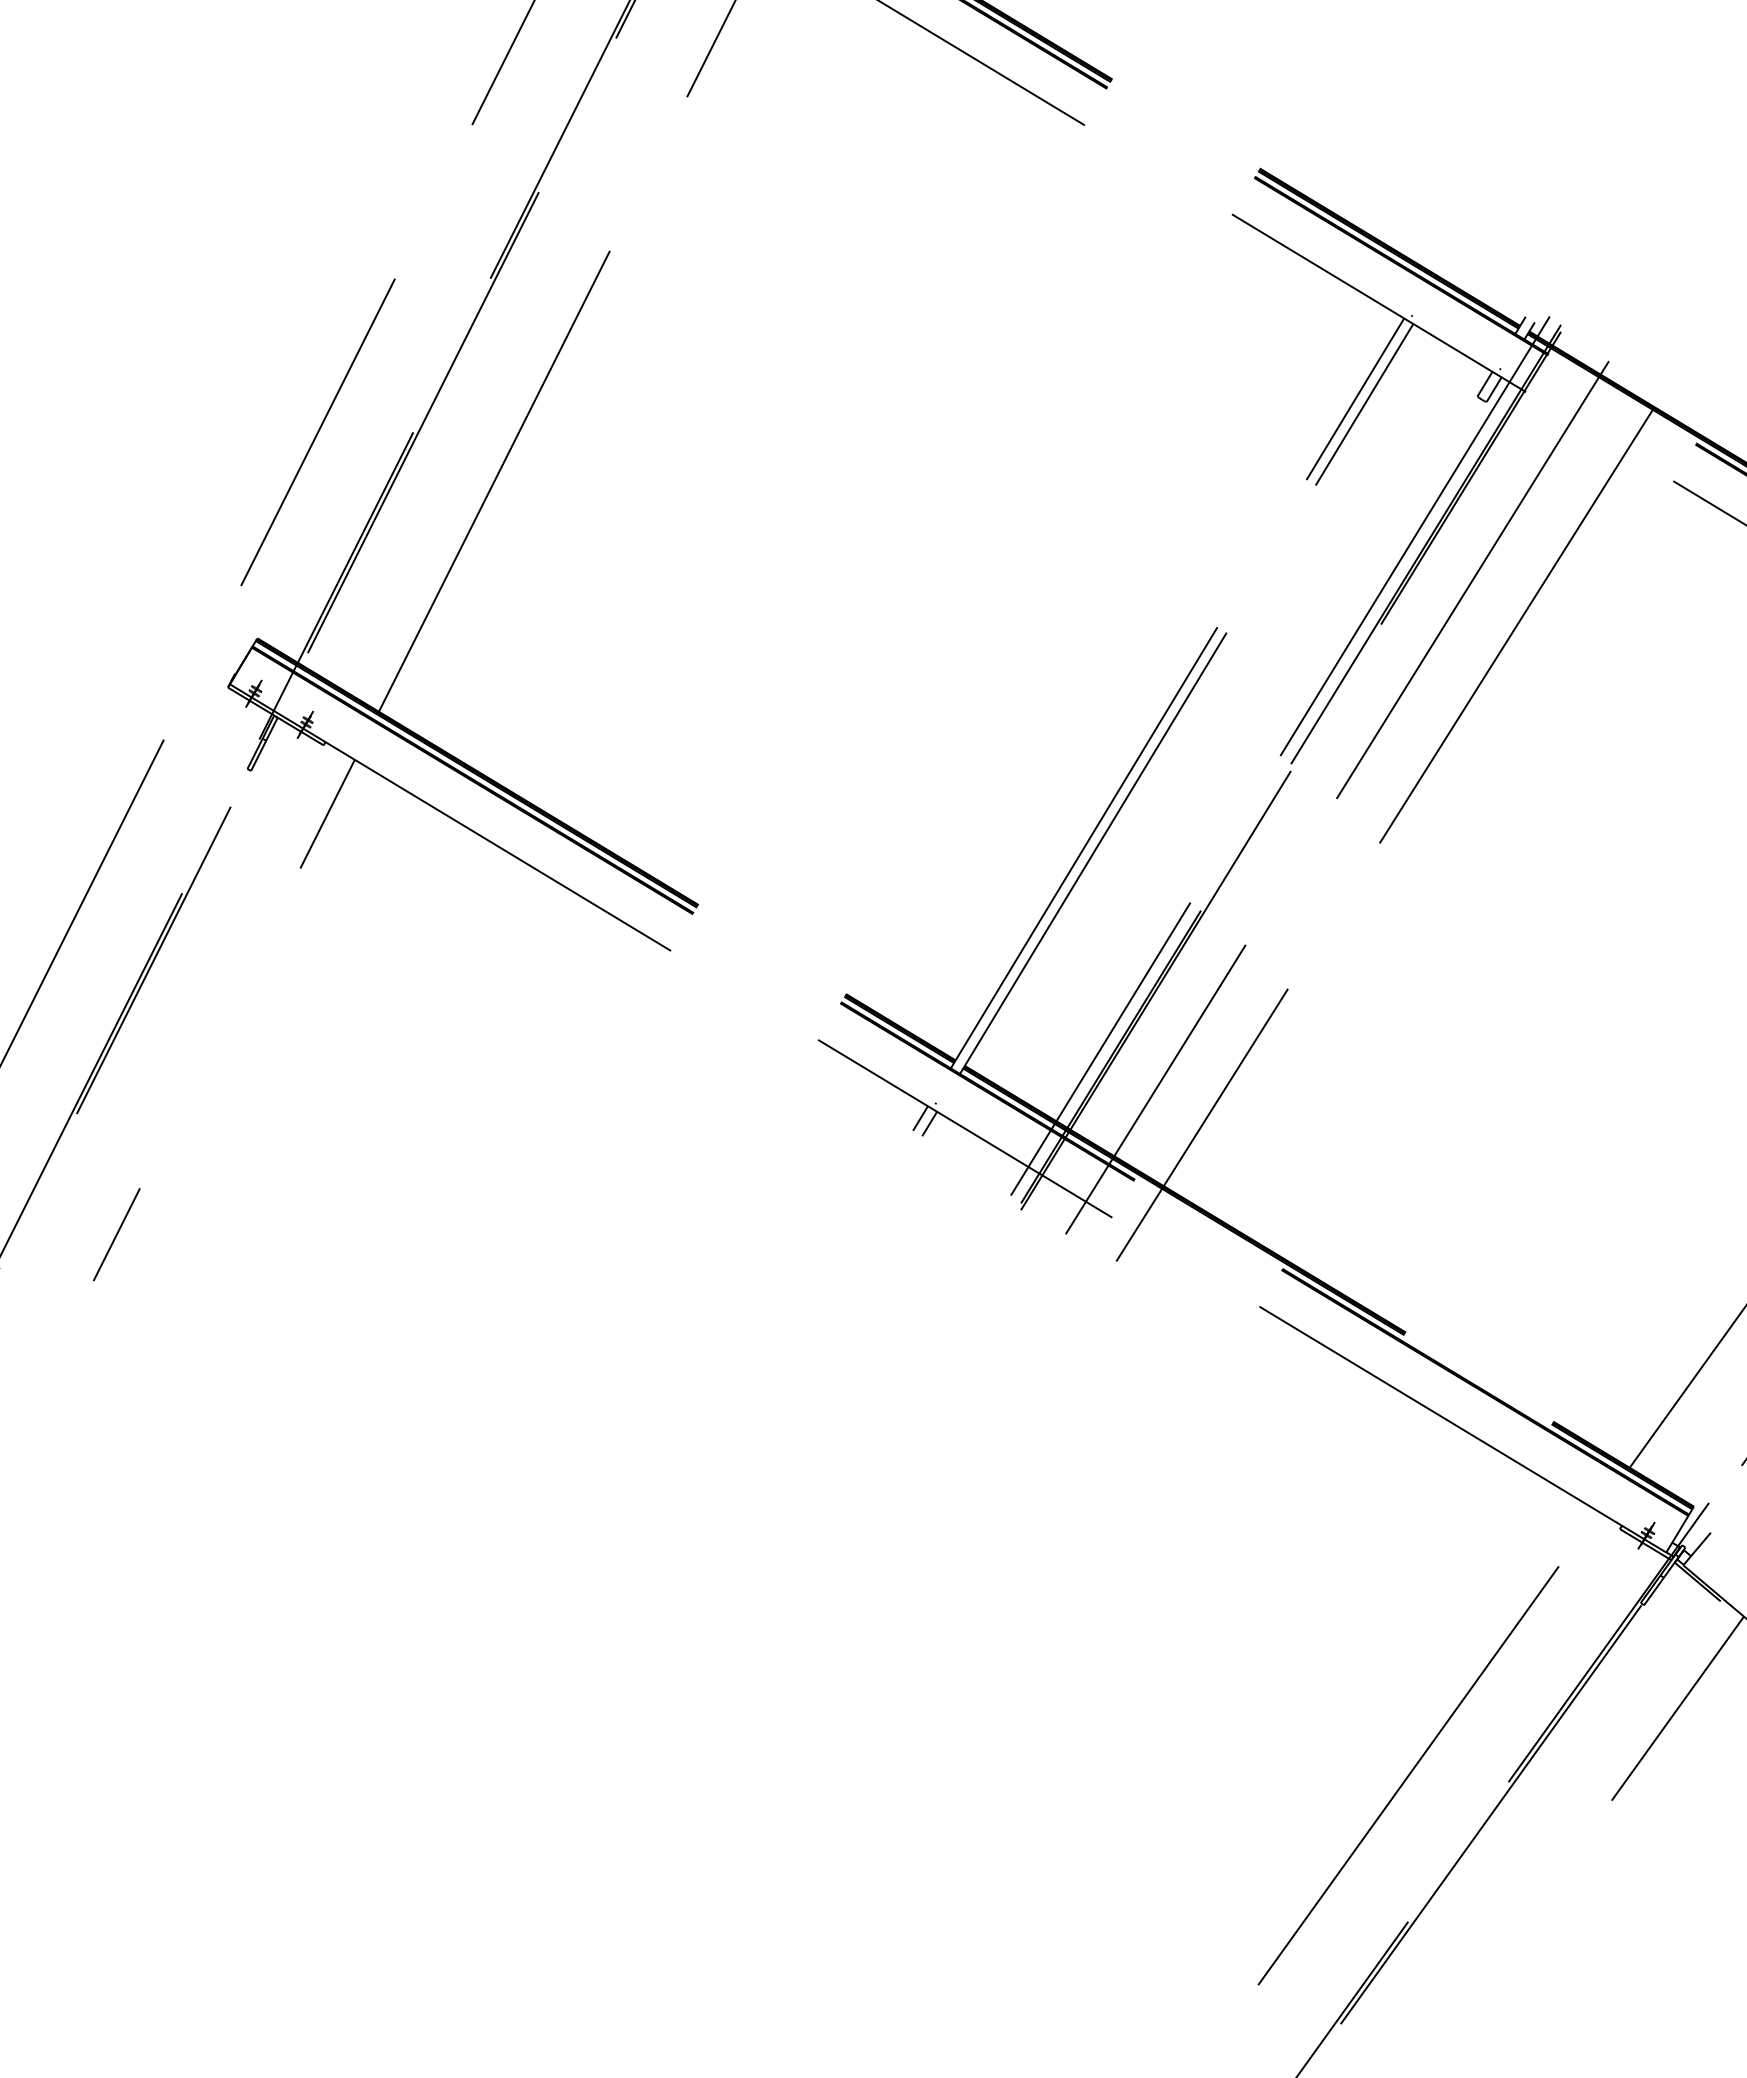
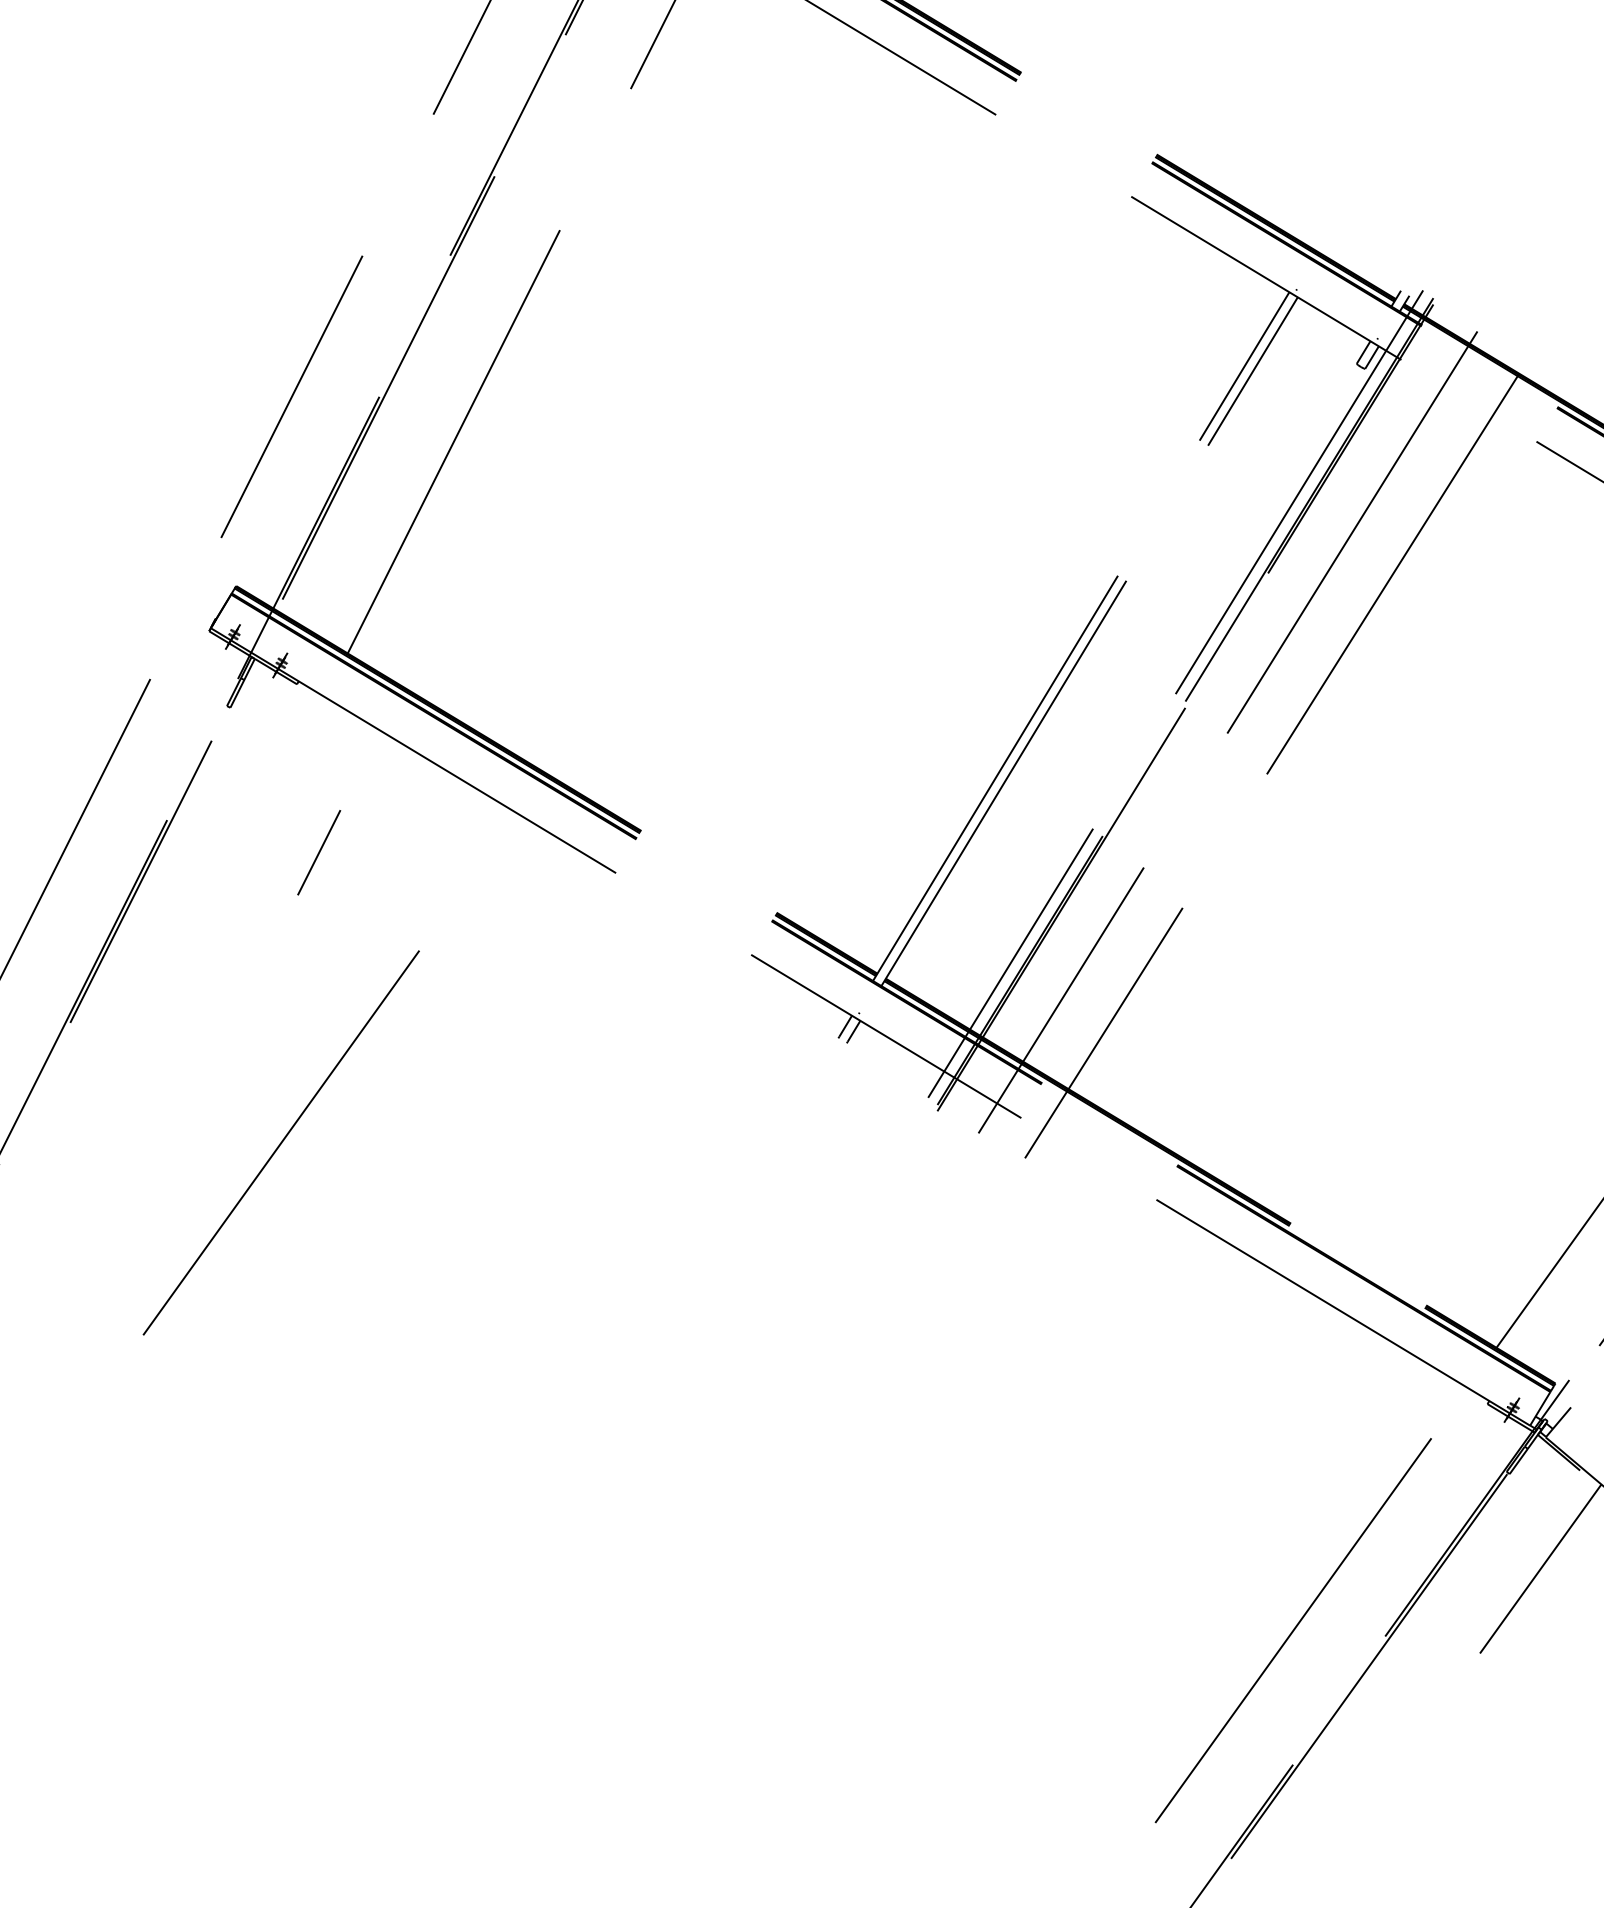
line: (327, 813) -> (300, 746), removed
line: (116, 1234) -> (318, 852), moved
line: (306, 1244) -> (281, 1142), added

